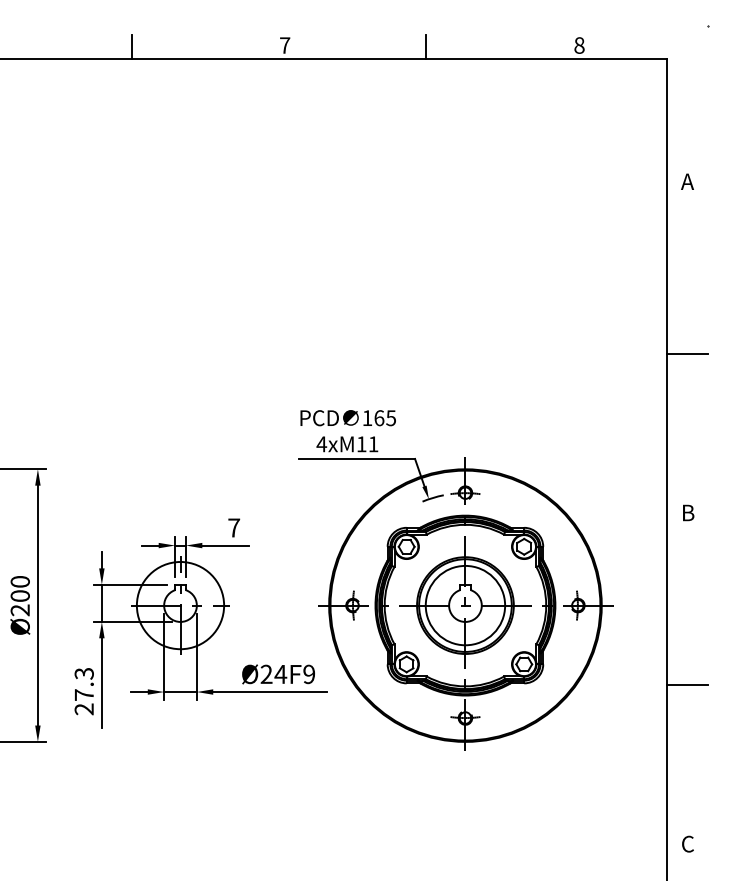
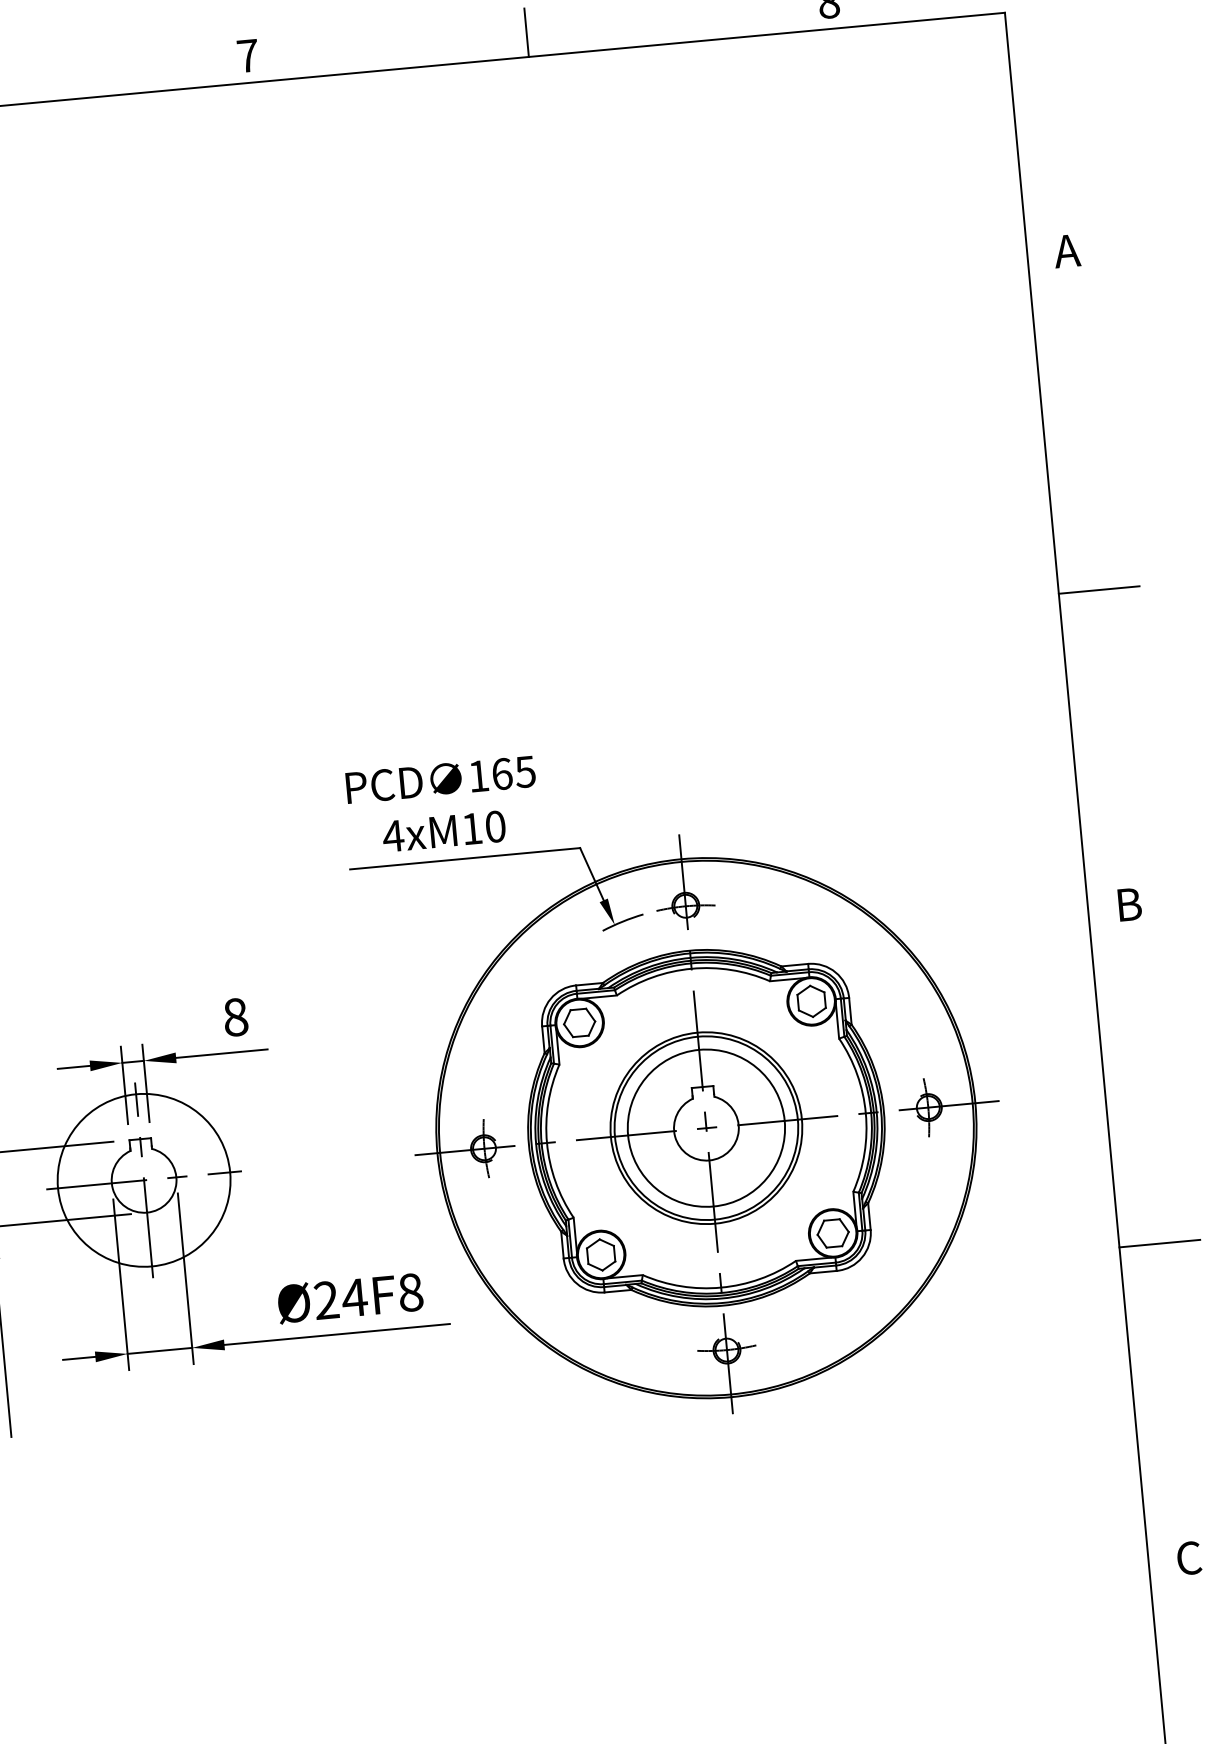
text: (373, 444) -> (495, 827), 4xM11 -> 4xM10
text: (234, 527) -> (236, 1016), 7 -> 8
text: (309, 674) -> (411, 1292), Ø24F9 -> Ø24F8

